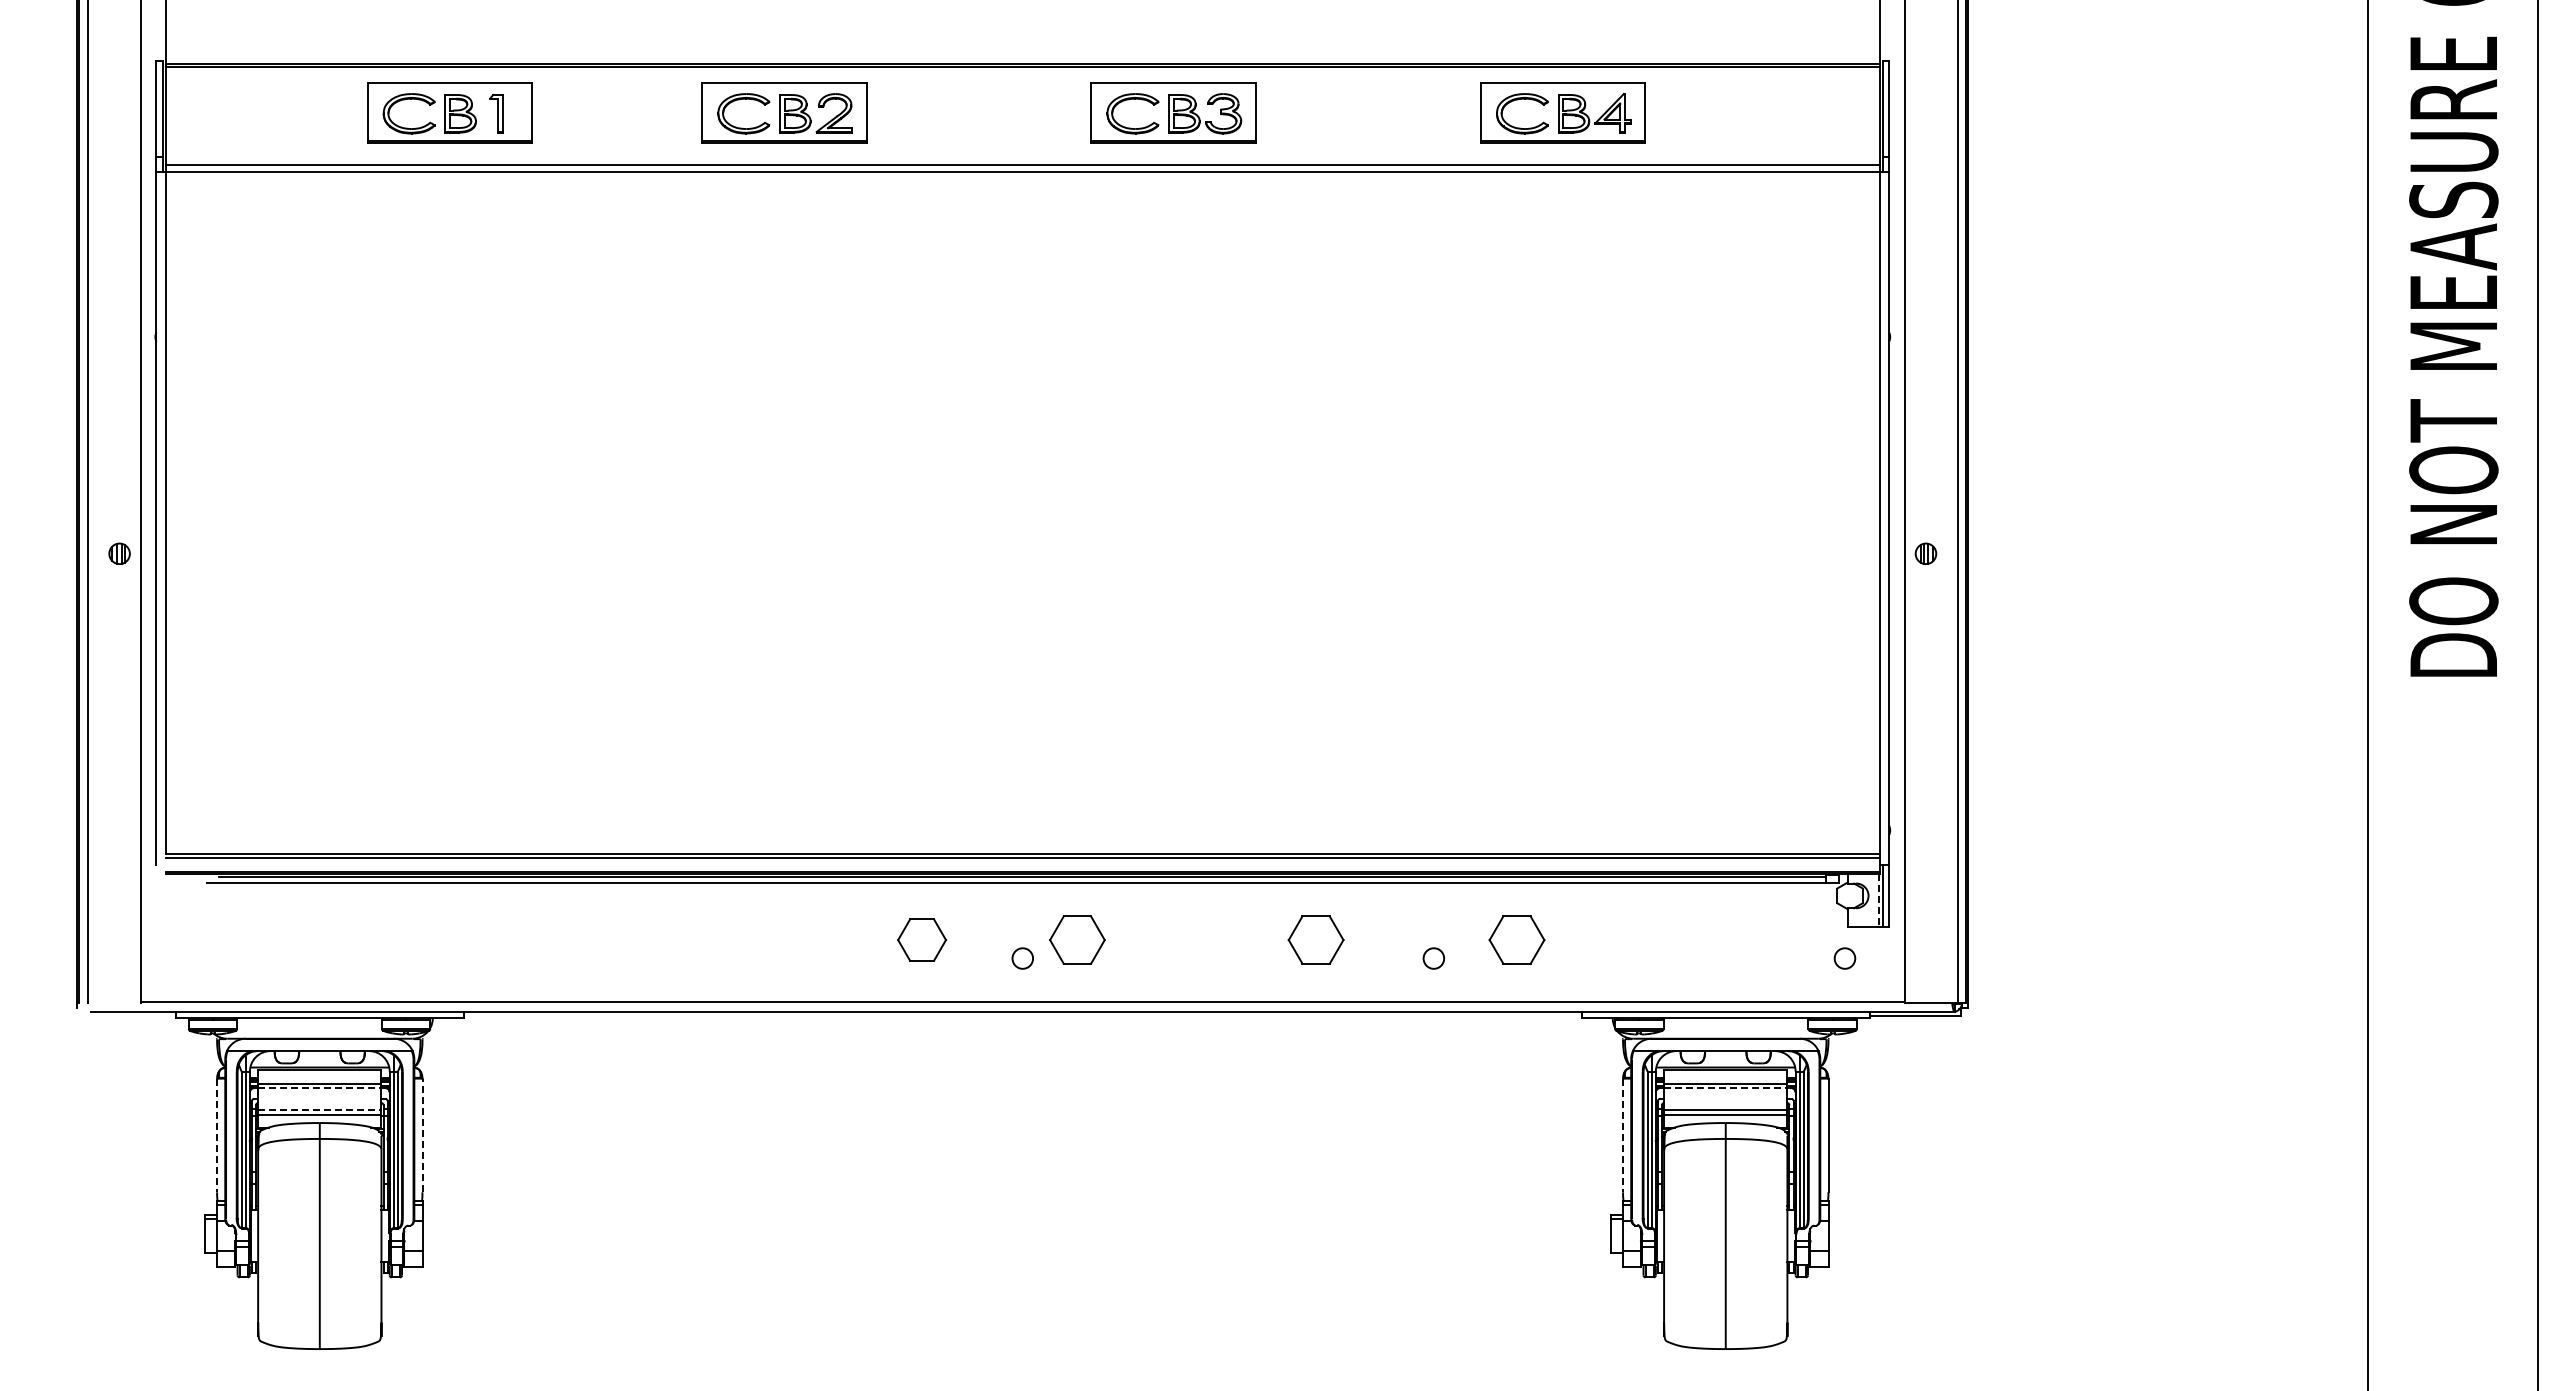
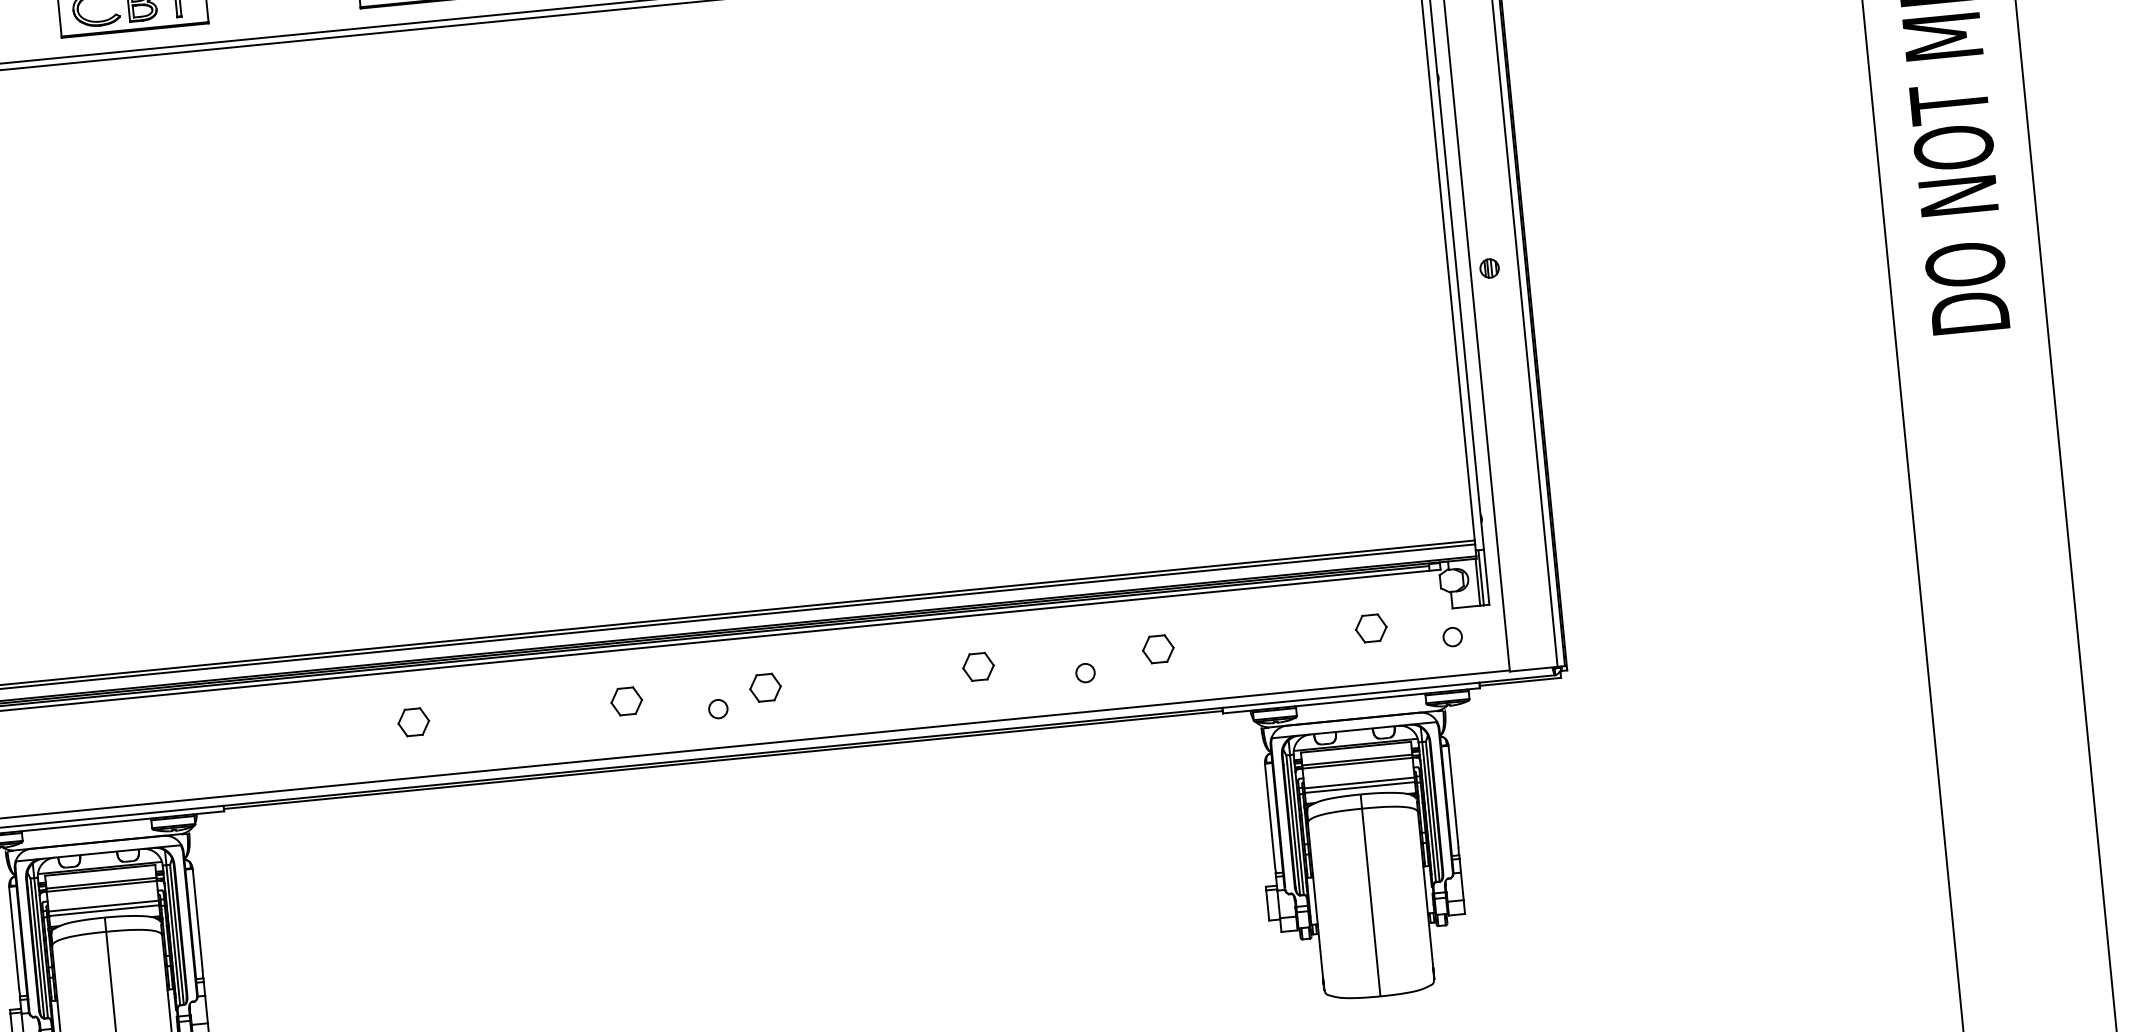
line: (1878, 900) -> (1477, 582), dashed -> solid
part: (683, 939) -> (413, 721), added
part: (921, 939) -> (626, 700), size x0.71
part: (1077, 939) -> (765, 687), size x0.62
part: (1315, 939) -> (978, 666), size x0.62
part: (1517, 939) -> (1158, 648), size x0.62
part: (1755, 939) -> (1371, 627), added
line: (1022, 1015) -> (723, 760), added
line: (319, 1088) -> (101, 886), dashed -> solid
line: (1725, 1088) -> (1357, 763), dashed -> solid
line: (319, 1110) -> (103, 906), dashed -> solid
line: (217, 1135) -> (14, 937), dashed -> solid
line: (422, 1135) -> (197, 919), dashed -> solid
line: (1622, 1135) -> (1269, 814), dashed -> solid

